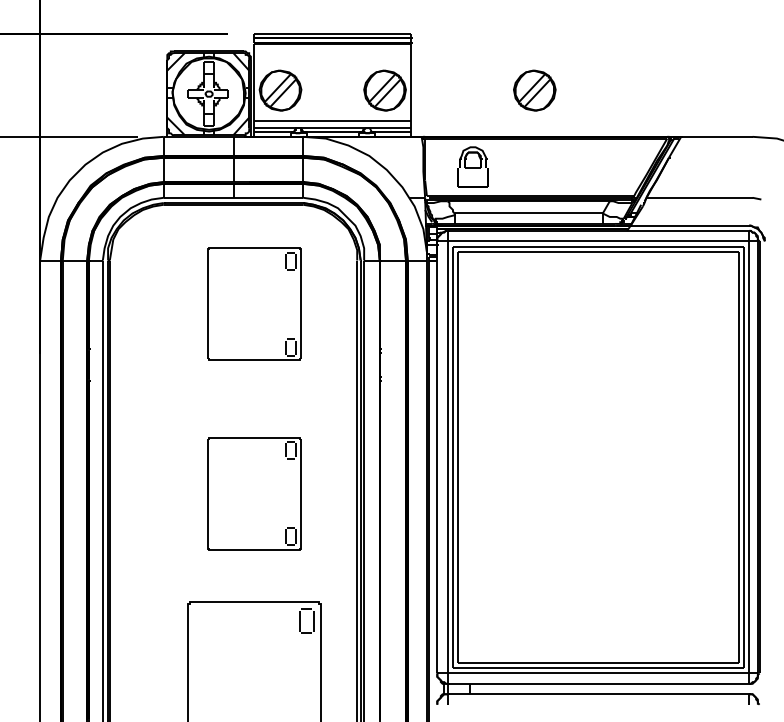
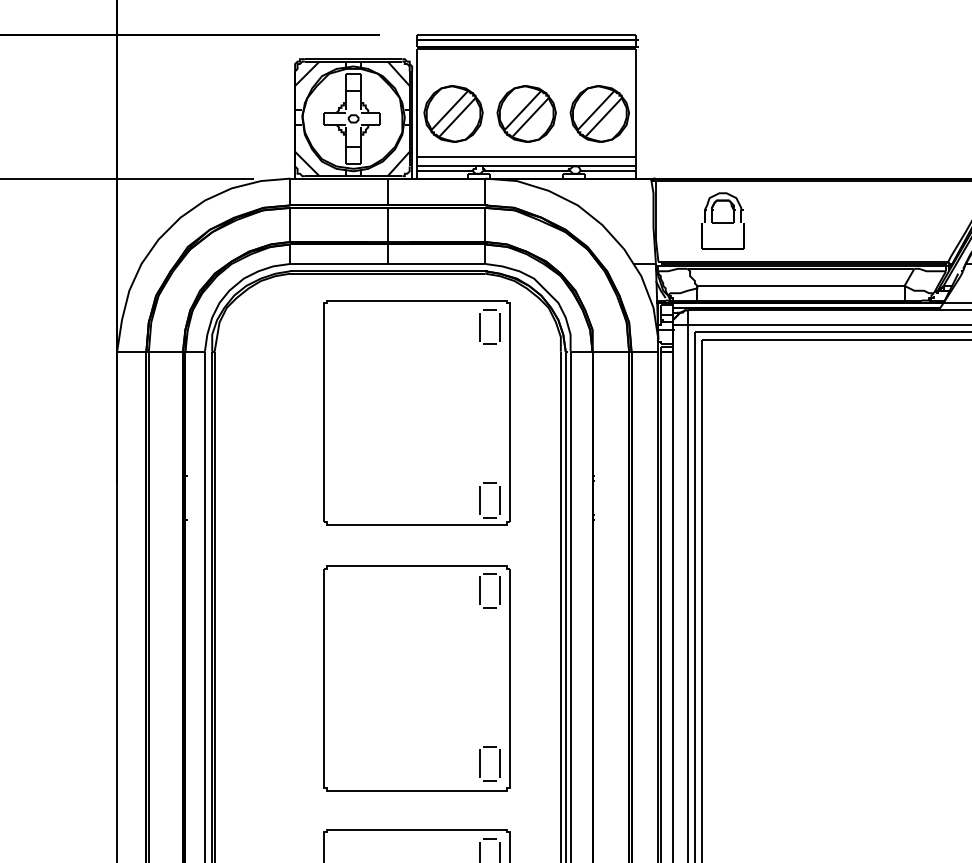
part: (534, 90) -> (526, 113), moved
part: (254, 303) -> (417, 411), size x1.43
part: (254, 493) -> (417, 677), size x1.43

